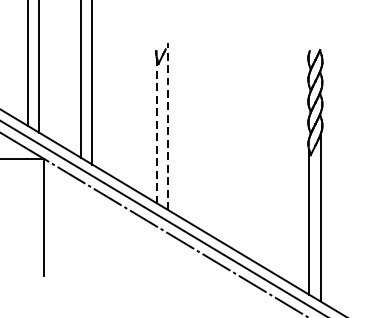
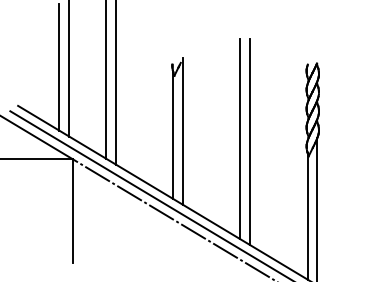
line: (168, 127) -> (183, 131), dashed -> solid
line: (157, 131) -> (173, 135), dashed -> solid
line: (233, 134) -> (240, 138), added
line: (244, 138) -> (250, 141), added

